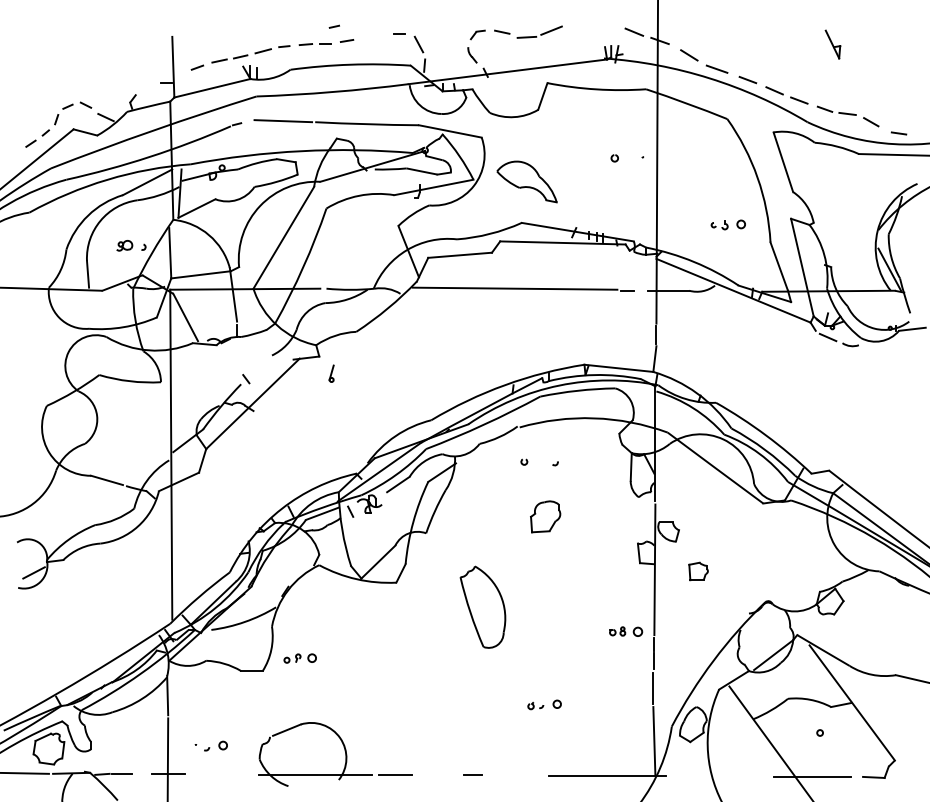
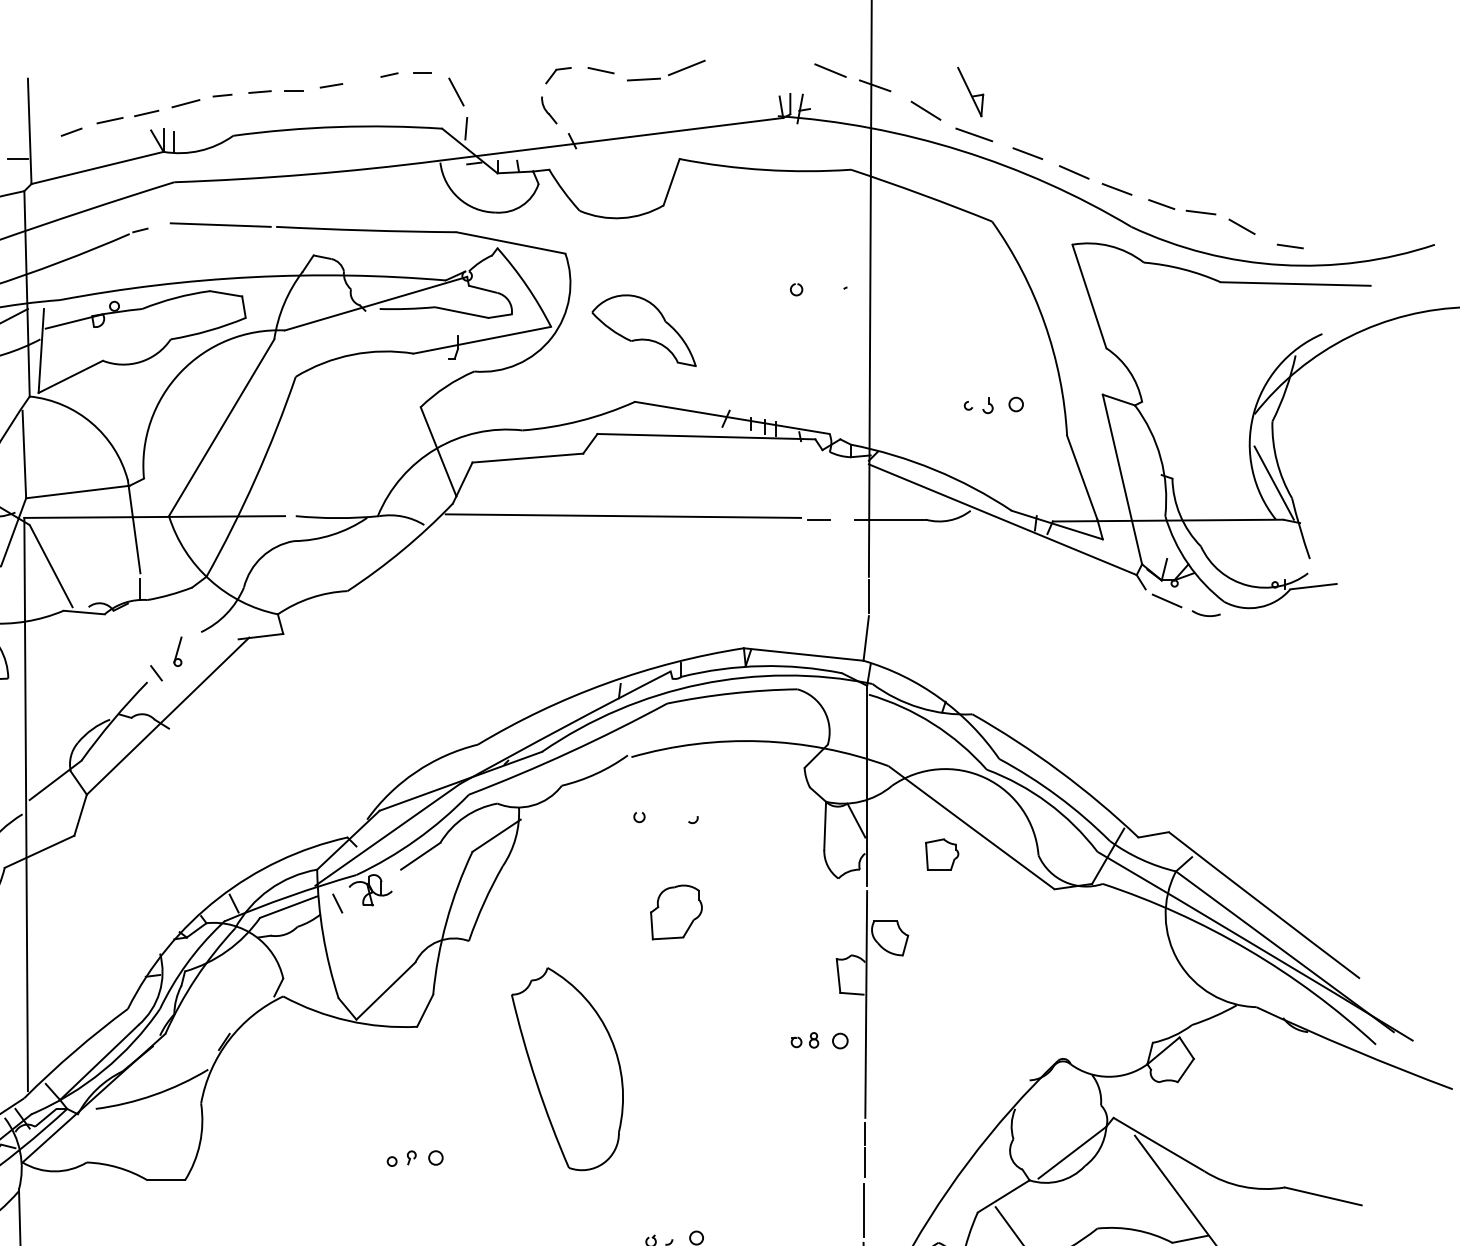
line: (333, 26) -> (387, 74), moved
part: (832, 44) -> (969, 91), moved
part: (331, 373) -> (177, 651), moved
part: (698, 571) -> (941, 854), moved
part: (482, 607) -> (566, 1069), size x1.43
part: (626, 631) -> (820, 1040), moved
part: (299, 658) -> (413, 1158), moved

